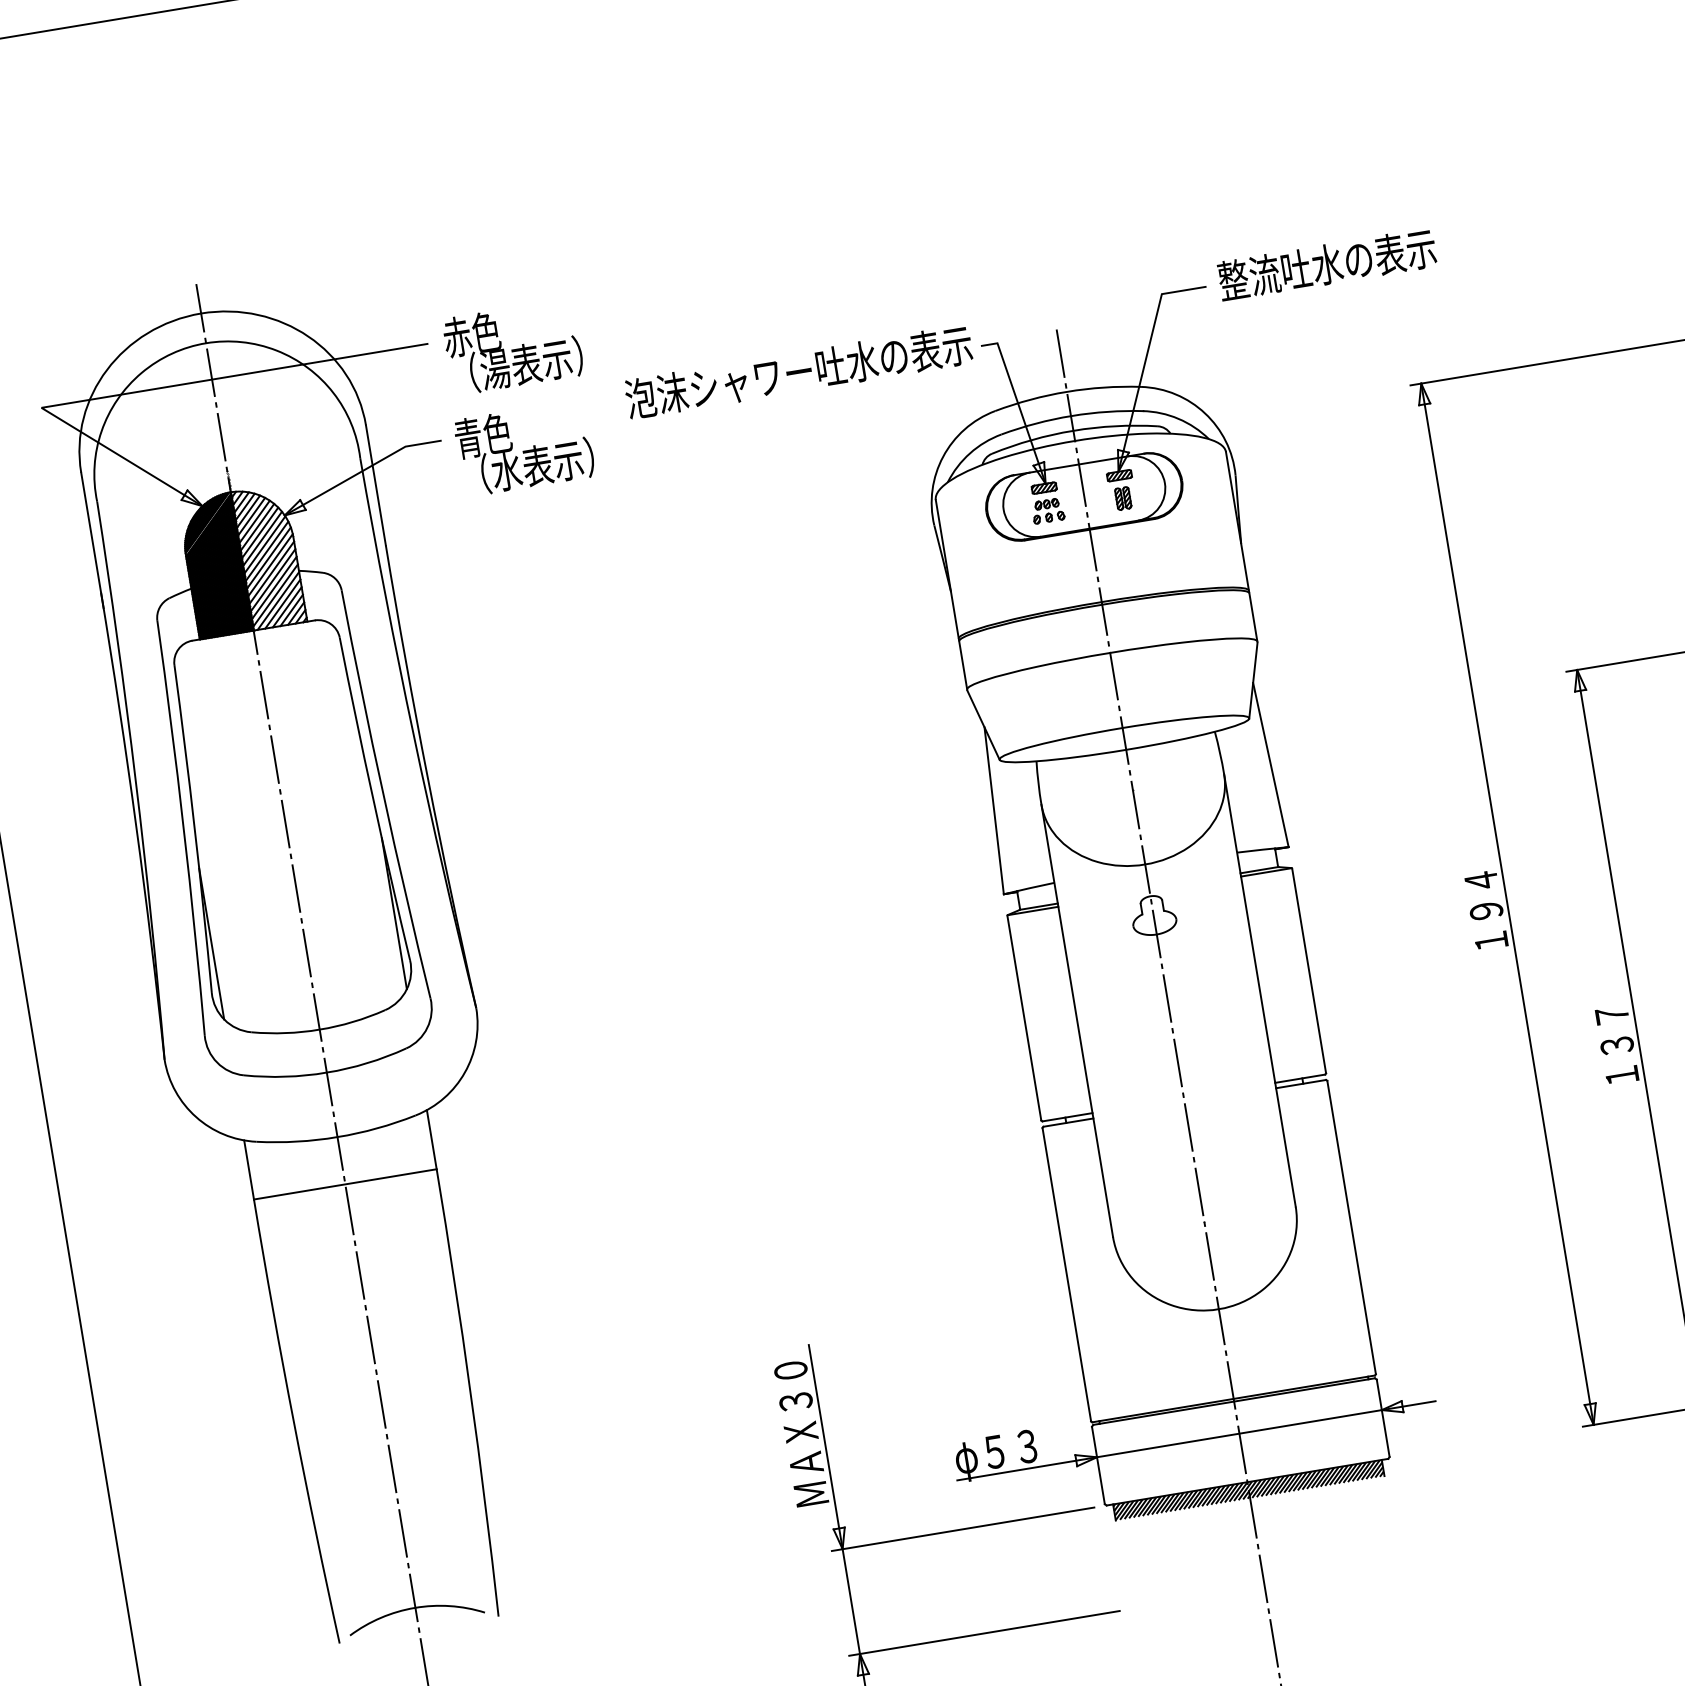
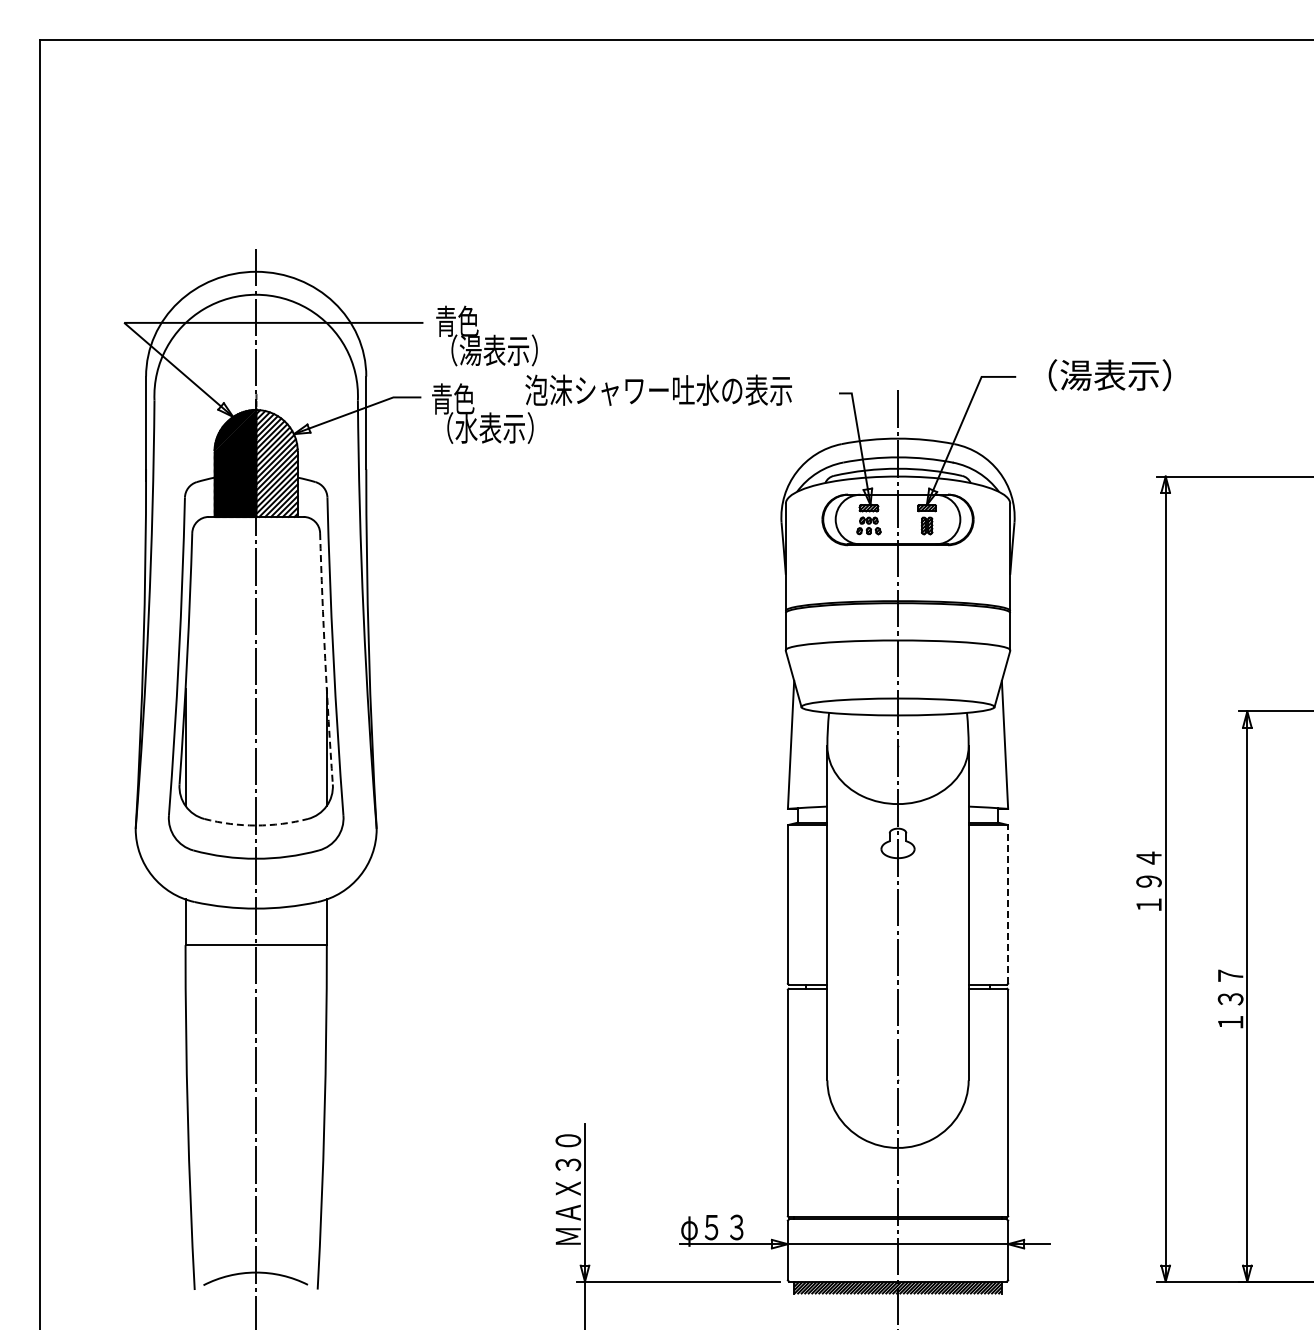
text: (1326, 264) -> (1109, 375), 整流吐水の表示 -> （湯表示）
text: (456, 338) -> (445, 322), 赤色 -> 青色
text: (798, 371) -> (658, 389), moved
arc: (373, 798) -> (325, 658), solid -> dashed
line: (1309, 970) -> (1008, 904), solid -> dashed
arc: (320, 1029) -> (256, 825), solid -> dashed

